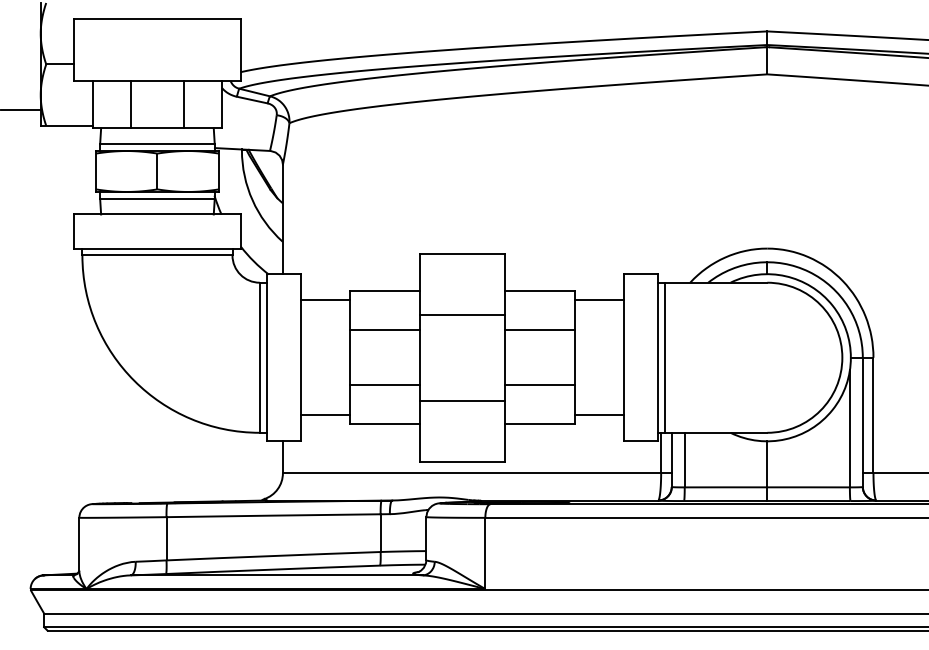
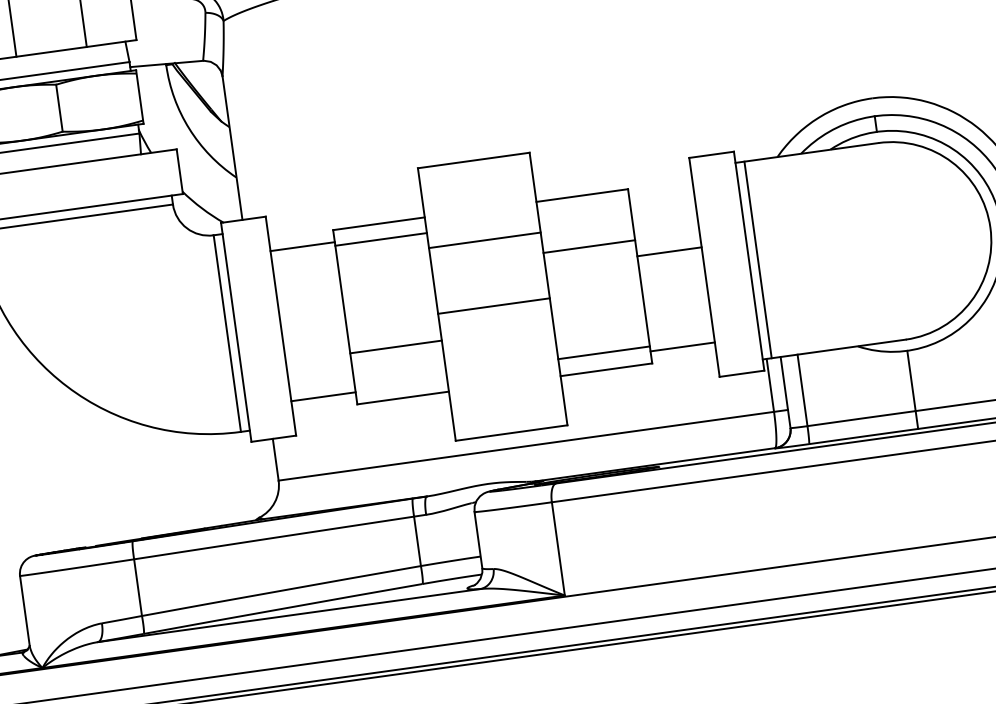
line: (599, 300) -> (669, 251), moved
line: (384, 330) -> (380, 239), moved
line: (539, 385) -> (603, 353), moved
line: (462, 400) -> (494, 305), moved

